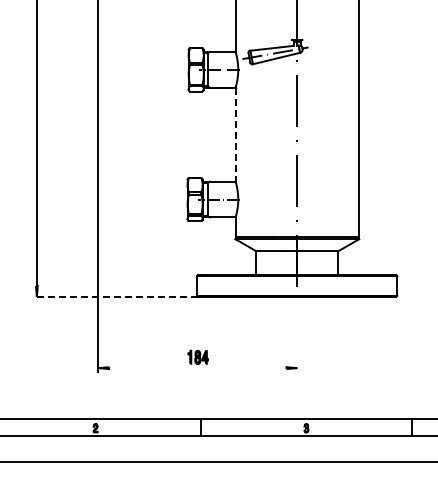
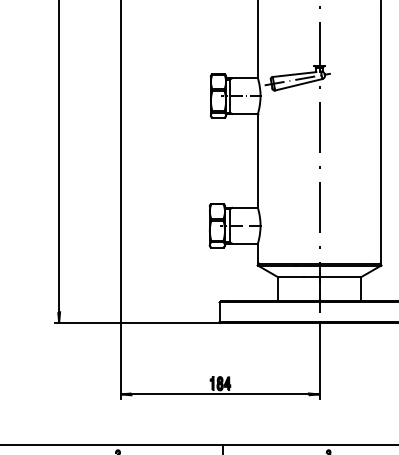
line: (235, 134) -> (257, 160), dashed -> solid
line: (115, 296) -> (137, 322), dashed -> solid
line: (297, 333) -> (319, 359), added
line: (197, 368) -> (219, 394), added

